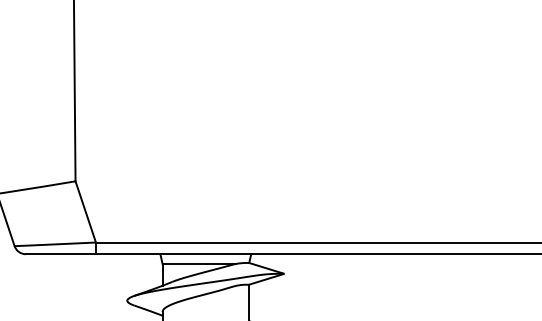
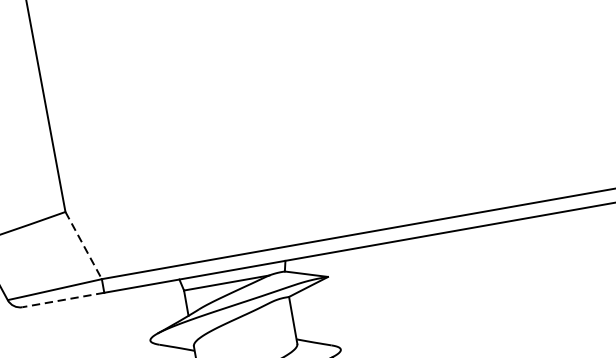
line: (85, 212) -> (83, 246), solid -> dashed
line: (60, 254) -> (62, 300), solid -> dashed

